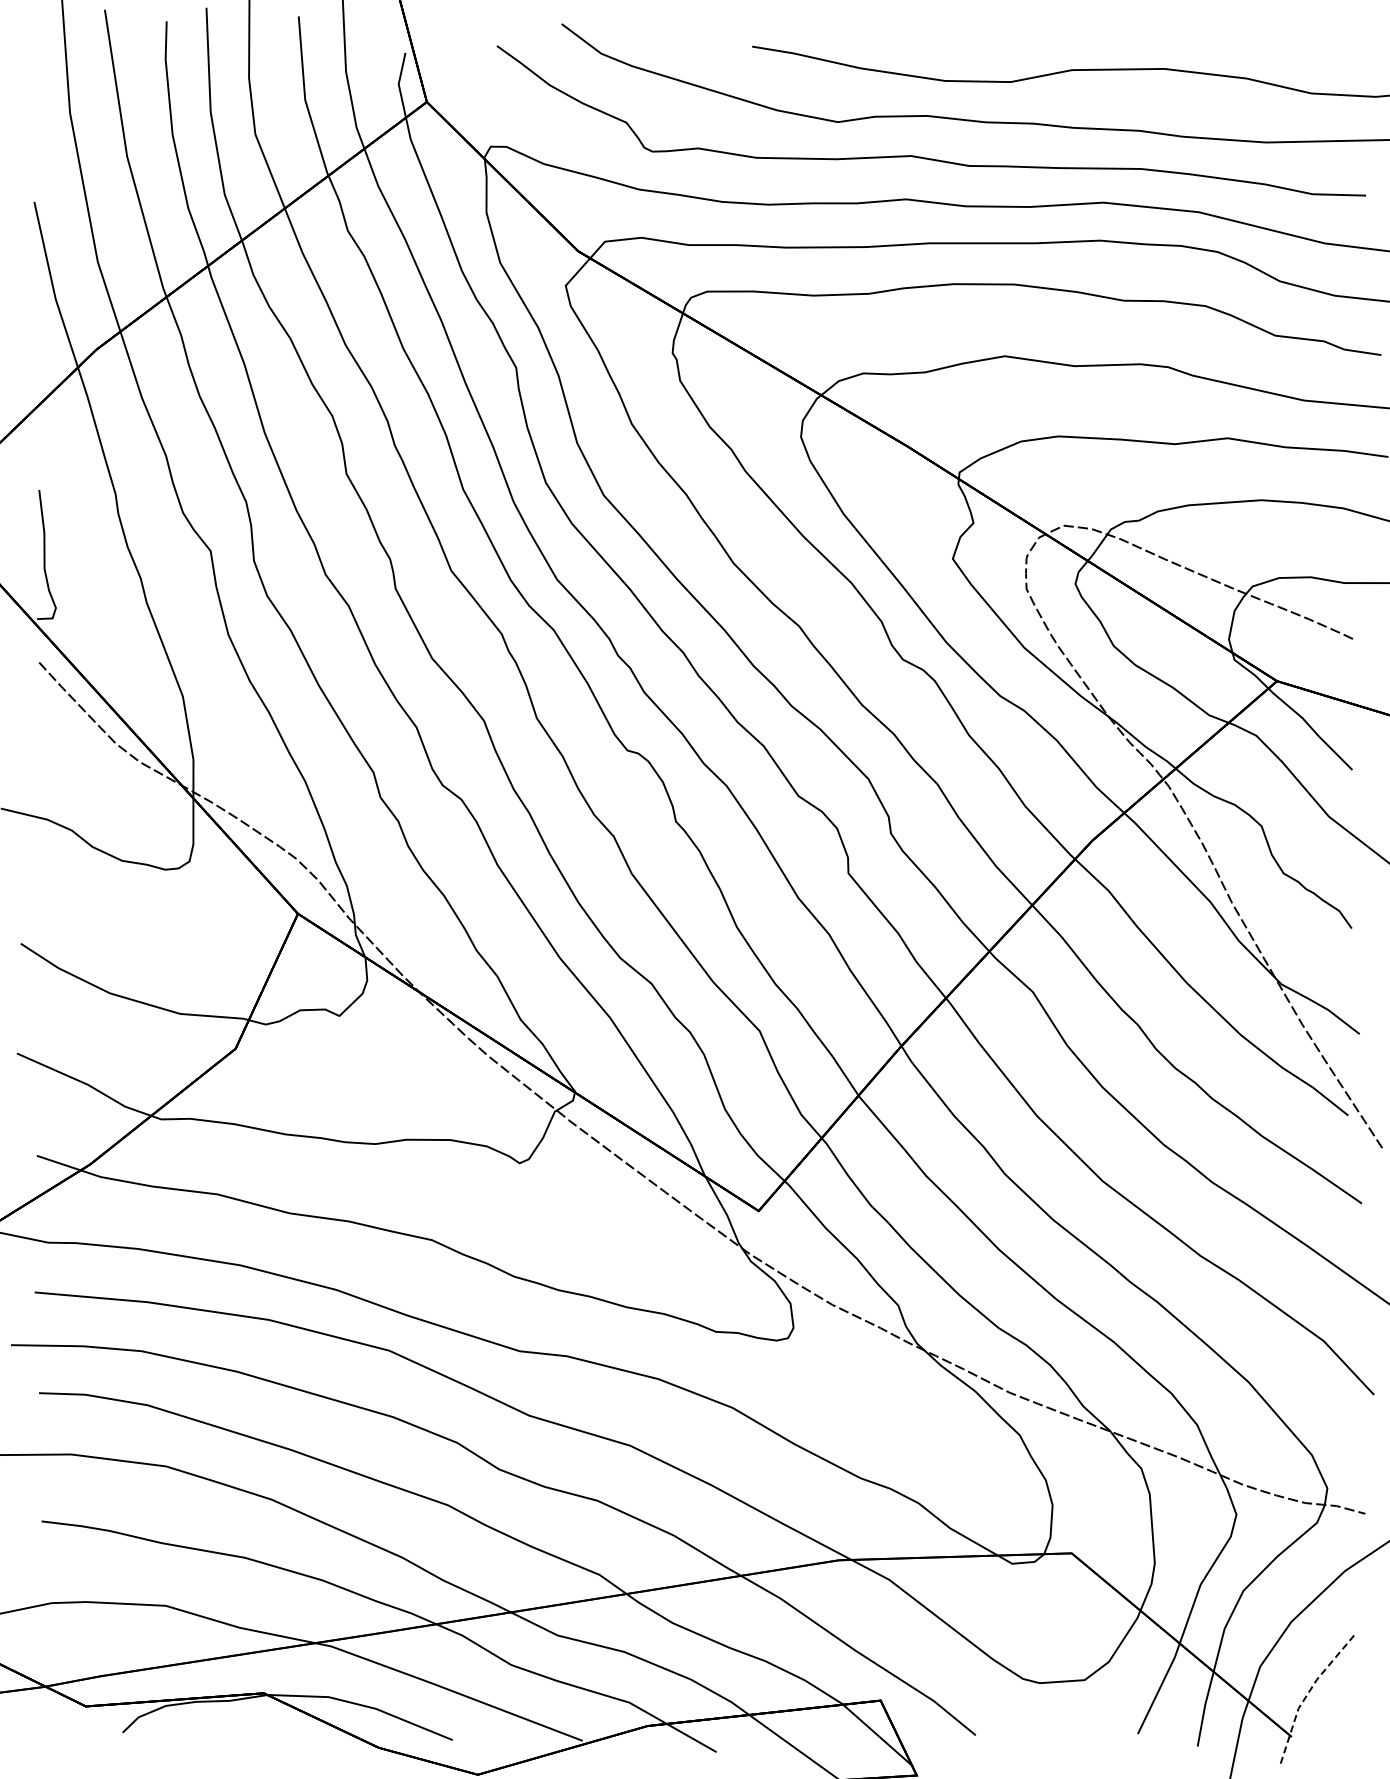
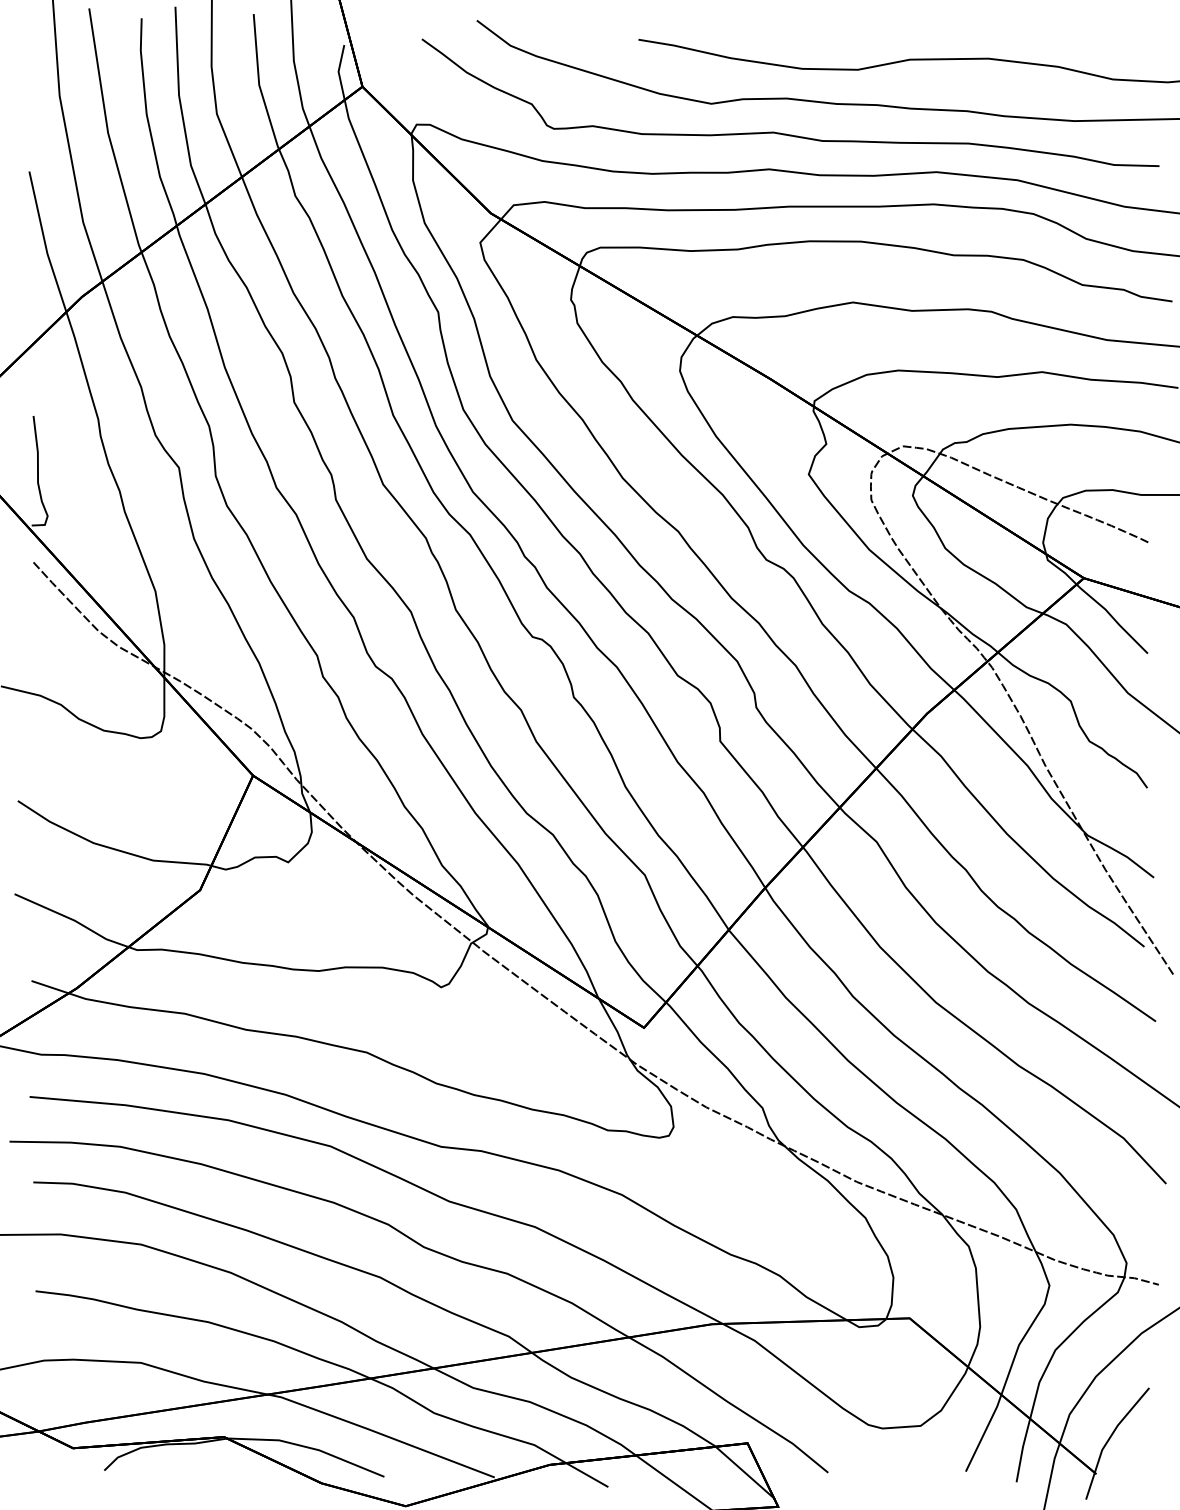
line: (1306, 1696) -> (1108, 1439), dashed -> solid

